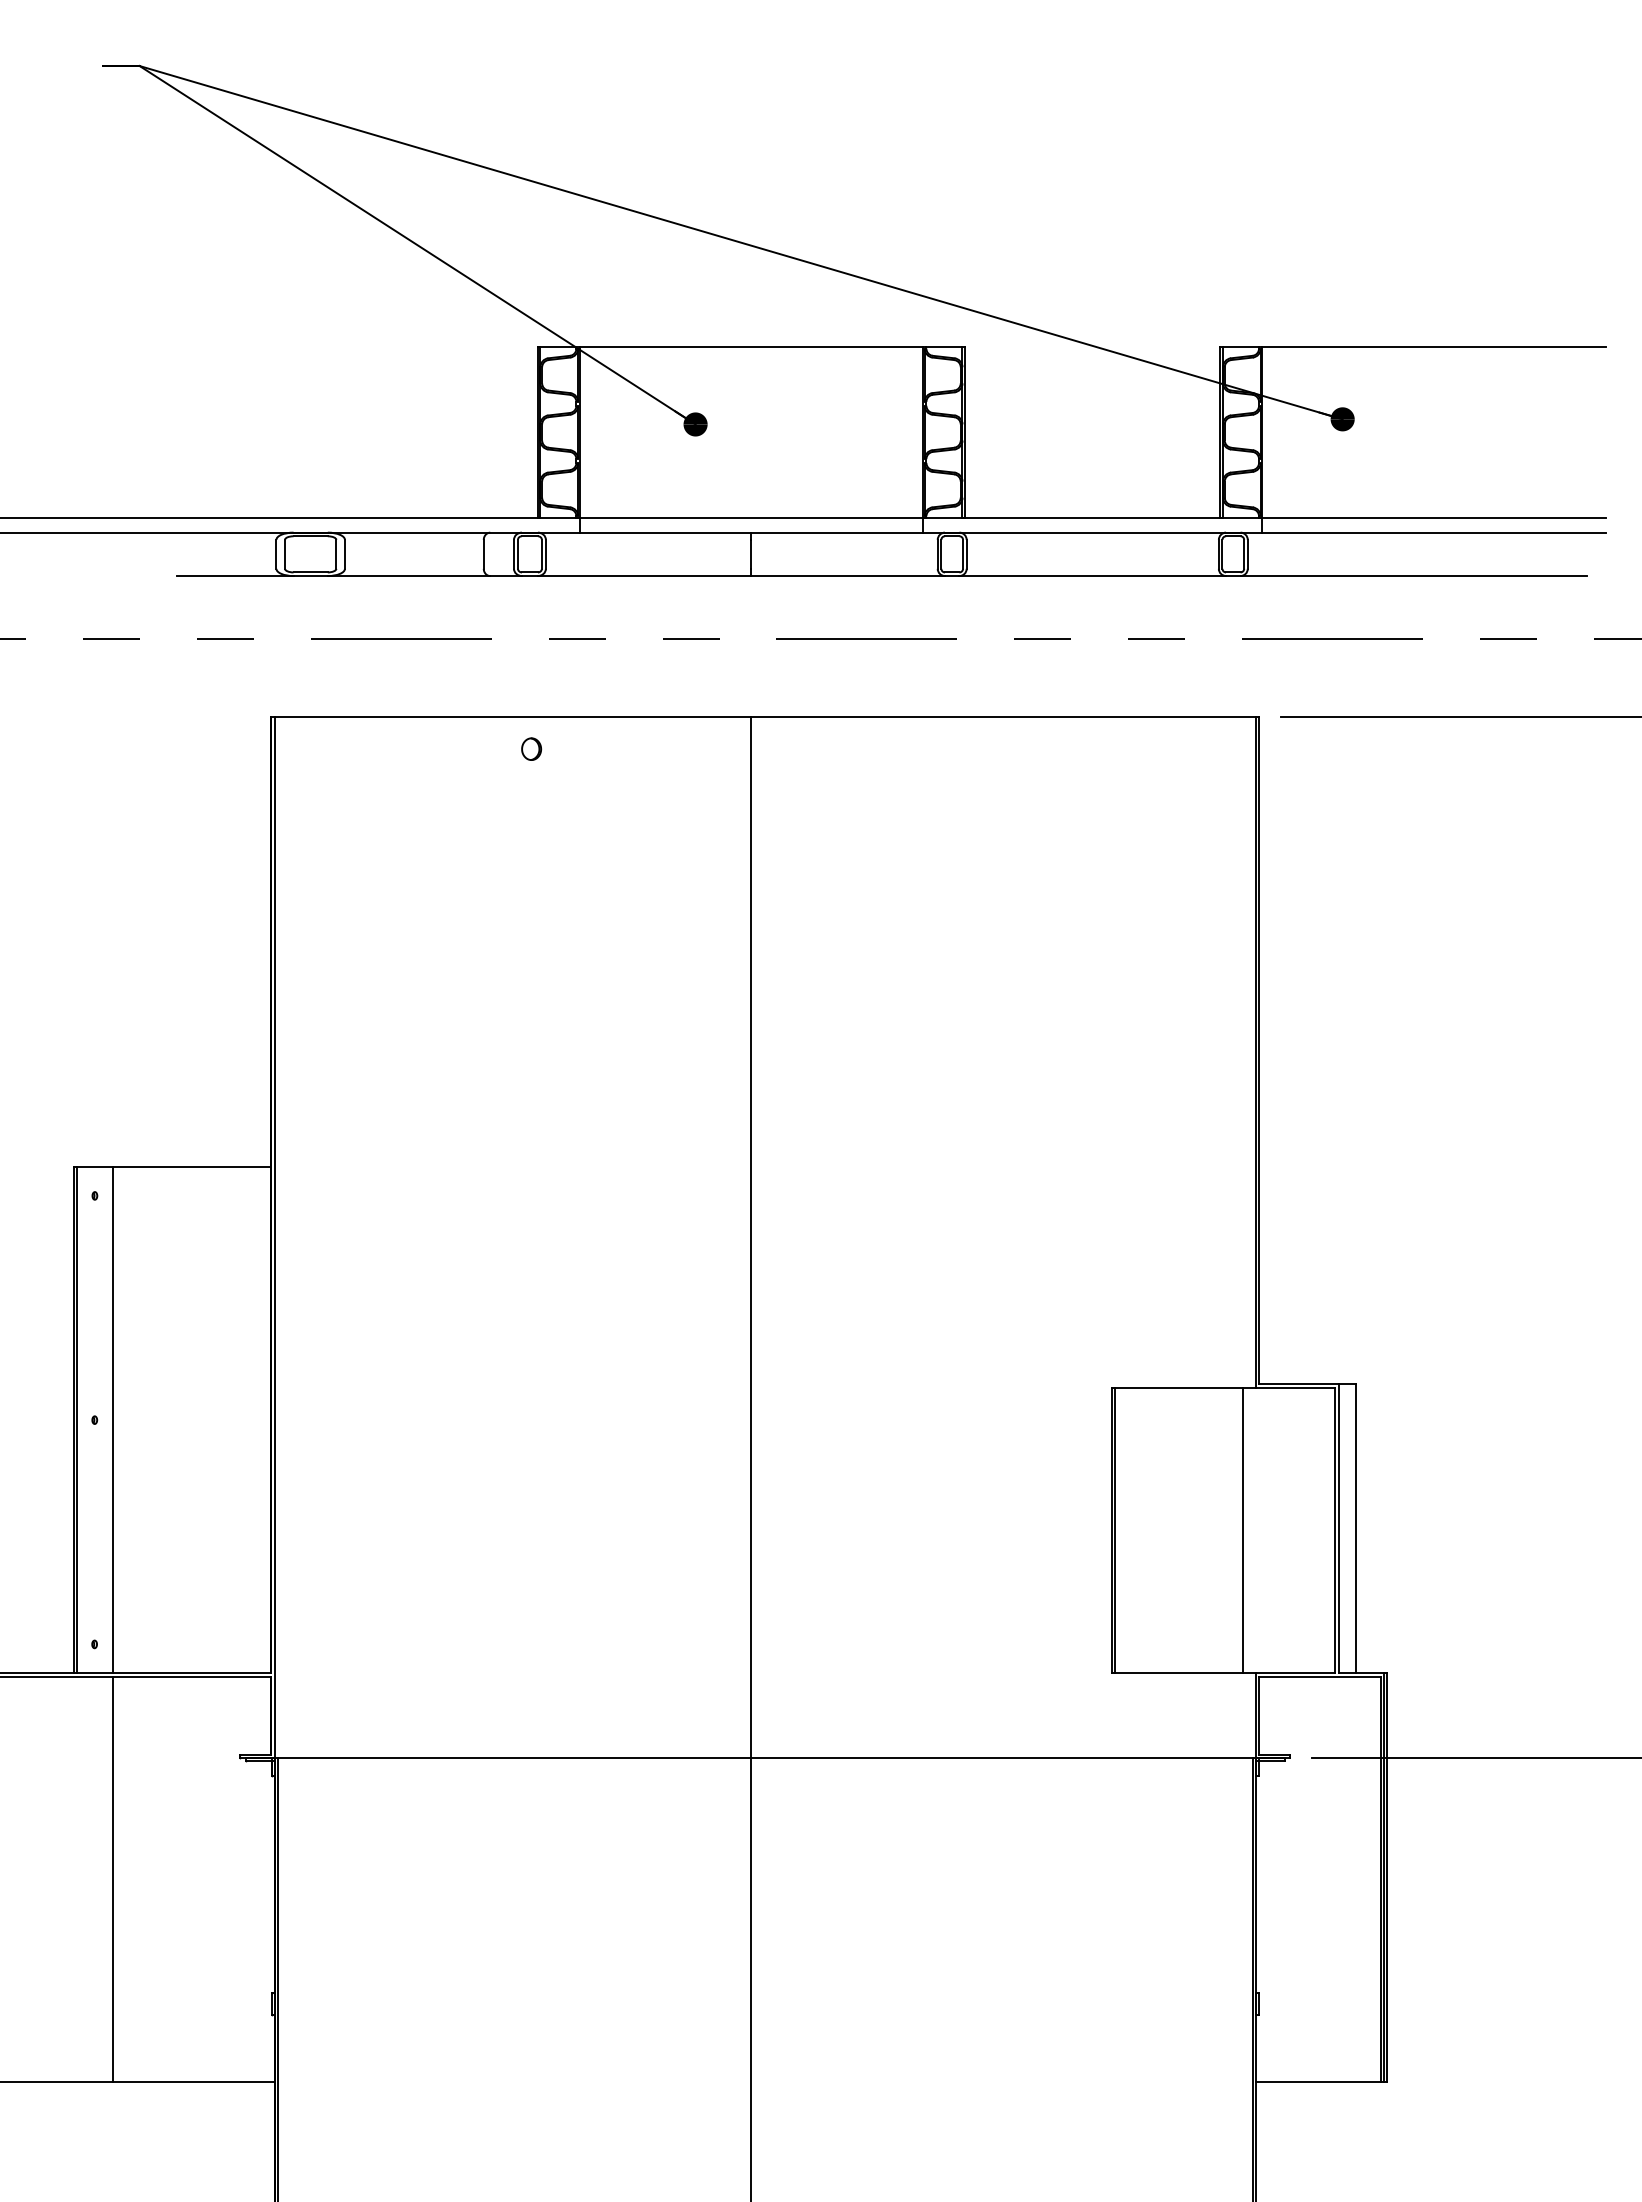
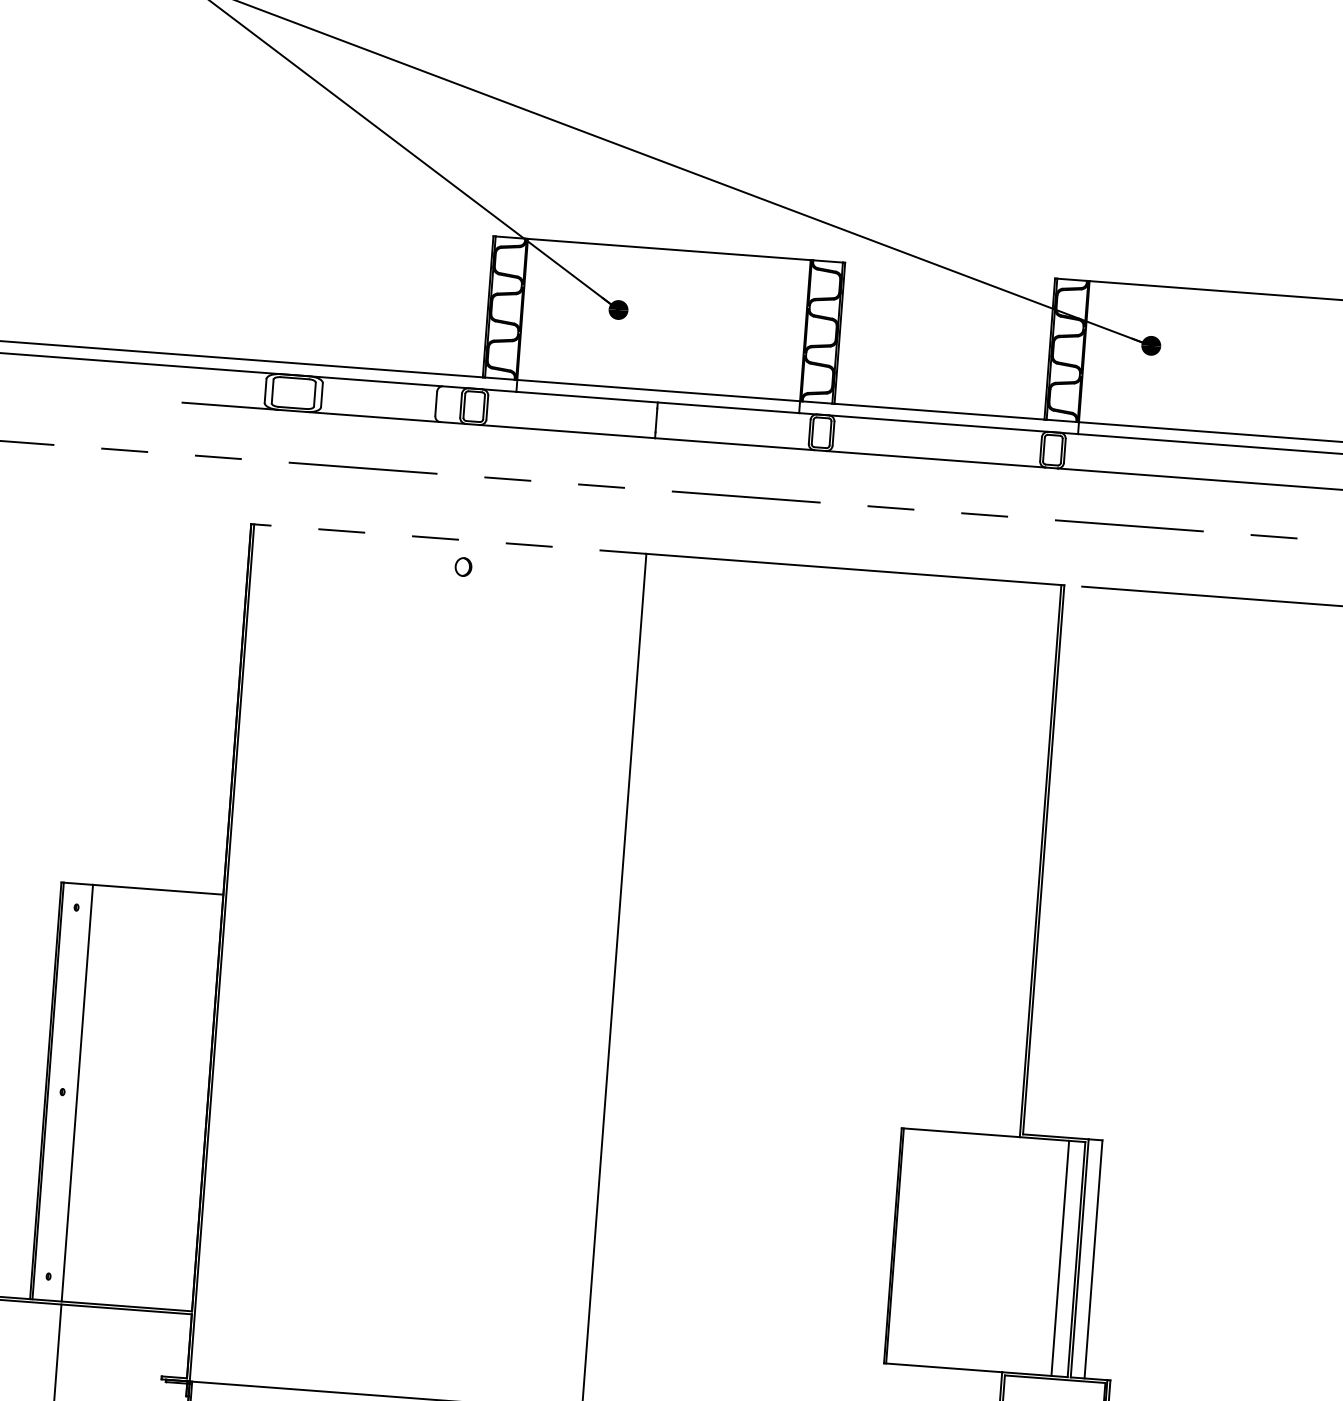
line: (512, 716) -> (449, 538), solid -> dashed
line: (1242, 1530) -> (1060, 1258), moved

